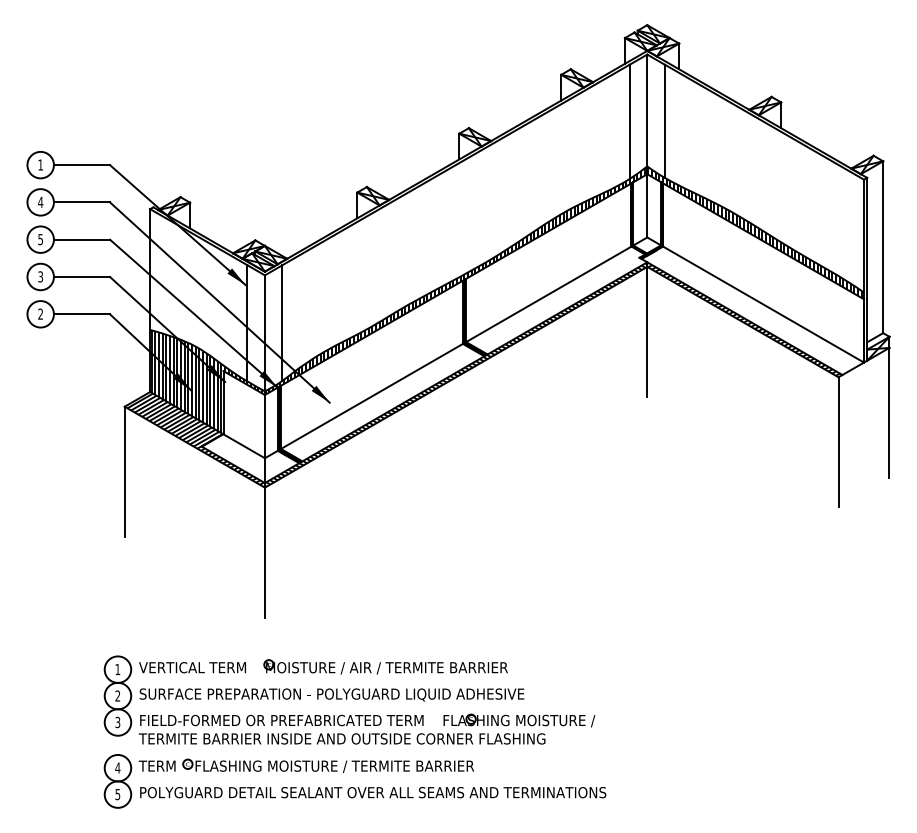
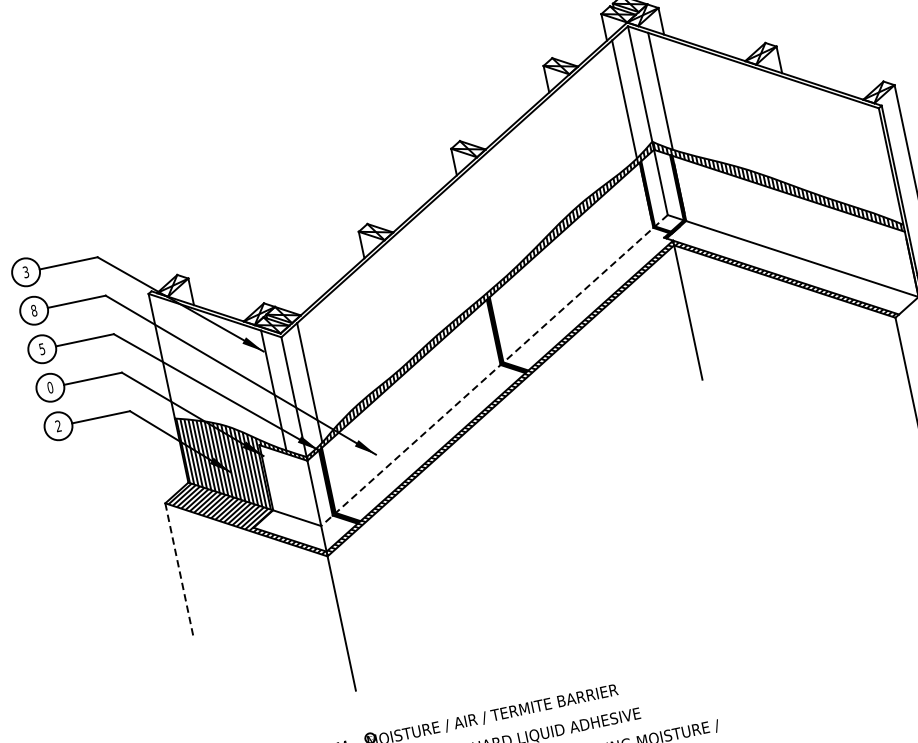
text: (40, 164) -> (25, 271), 1 -> 3
text: (40, 201) -> (33, 309), 4 -> 8
text: (40, 276) -> (50, 387), 3 -> 0
line: (456, 347) -> (494, 370), solid -> dashed
line: (124, 472) -> (179, 571), solid -> dashed

